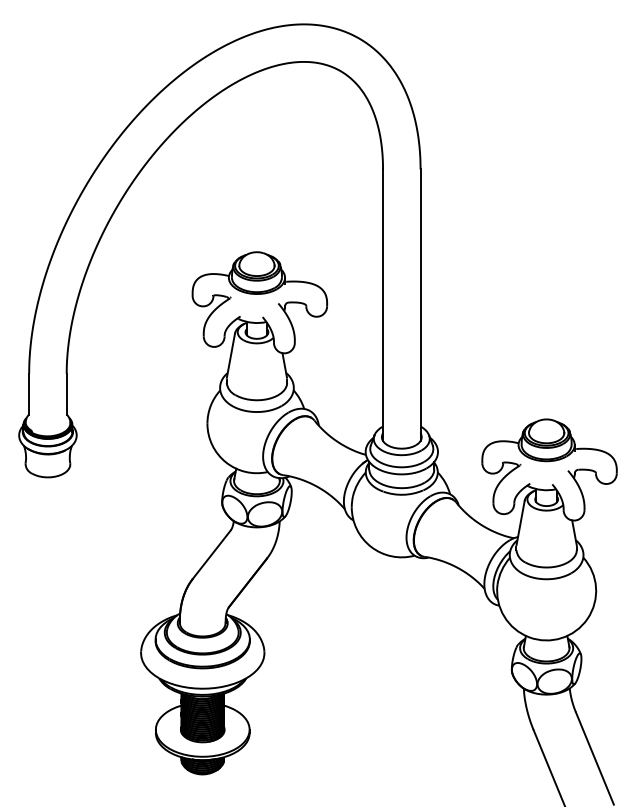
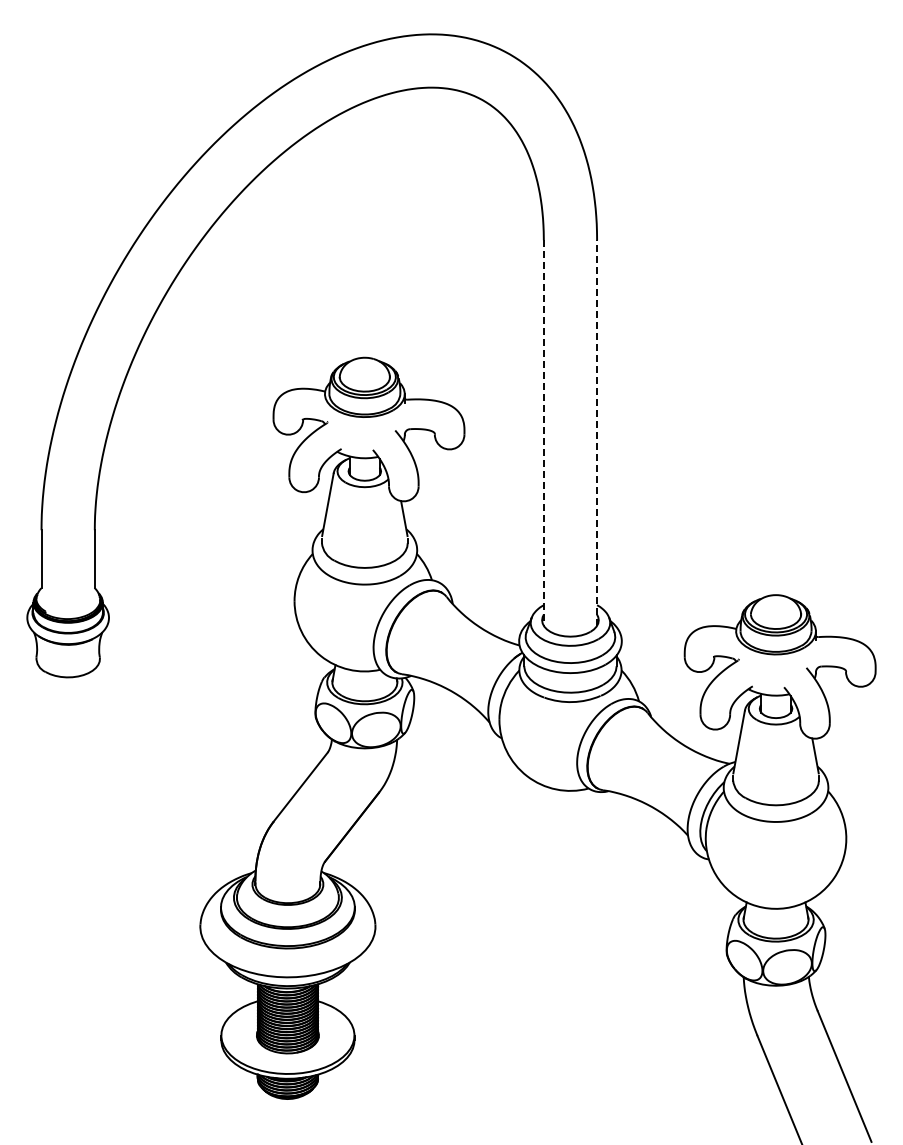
line: (382, 305) -> (543, 433), solid -> dashed
line: (420, 305) -> (597, 433), solid -> dashed

